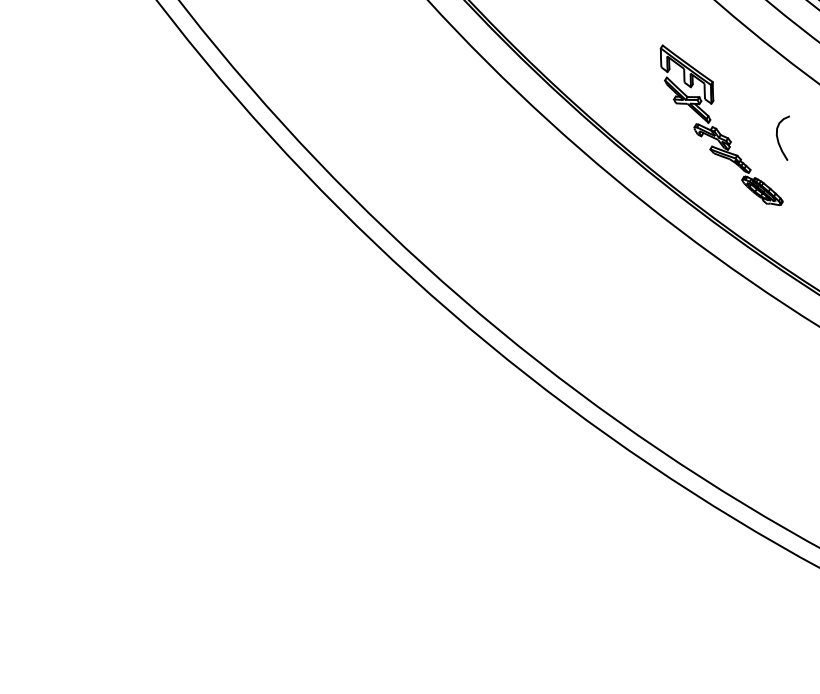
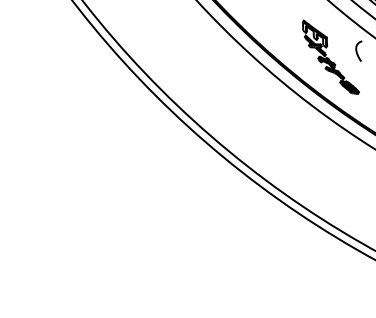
part: (781, 136) -> (358, 50), moved

